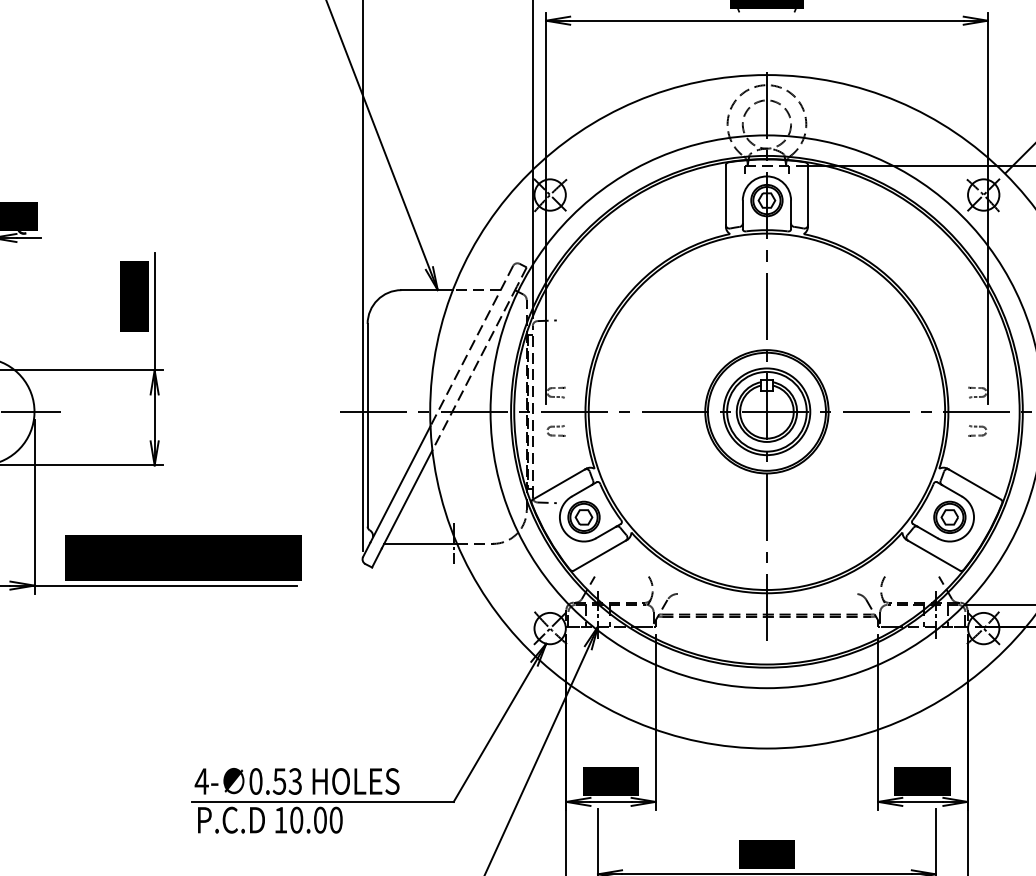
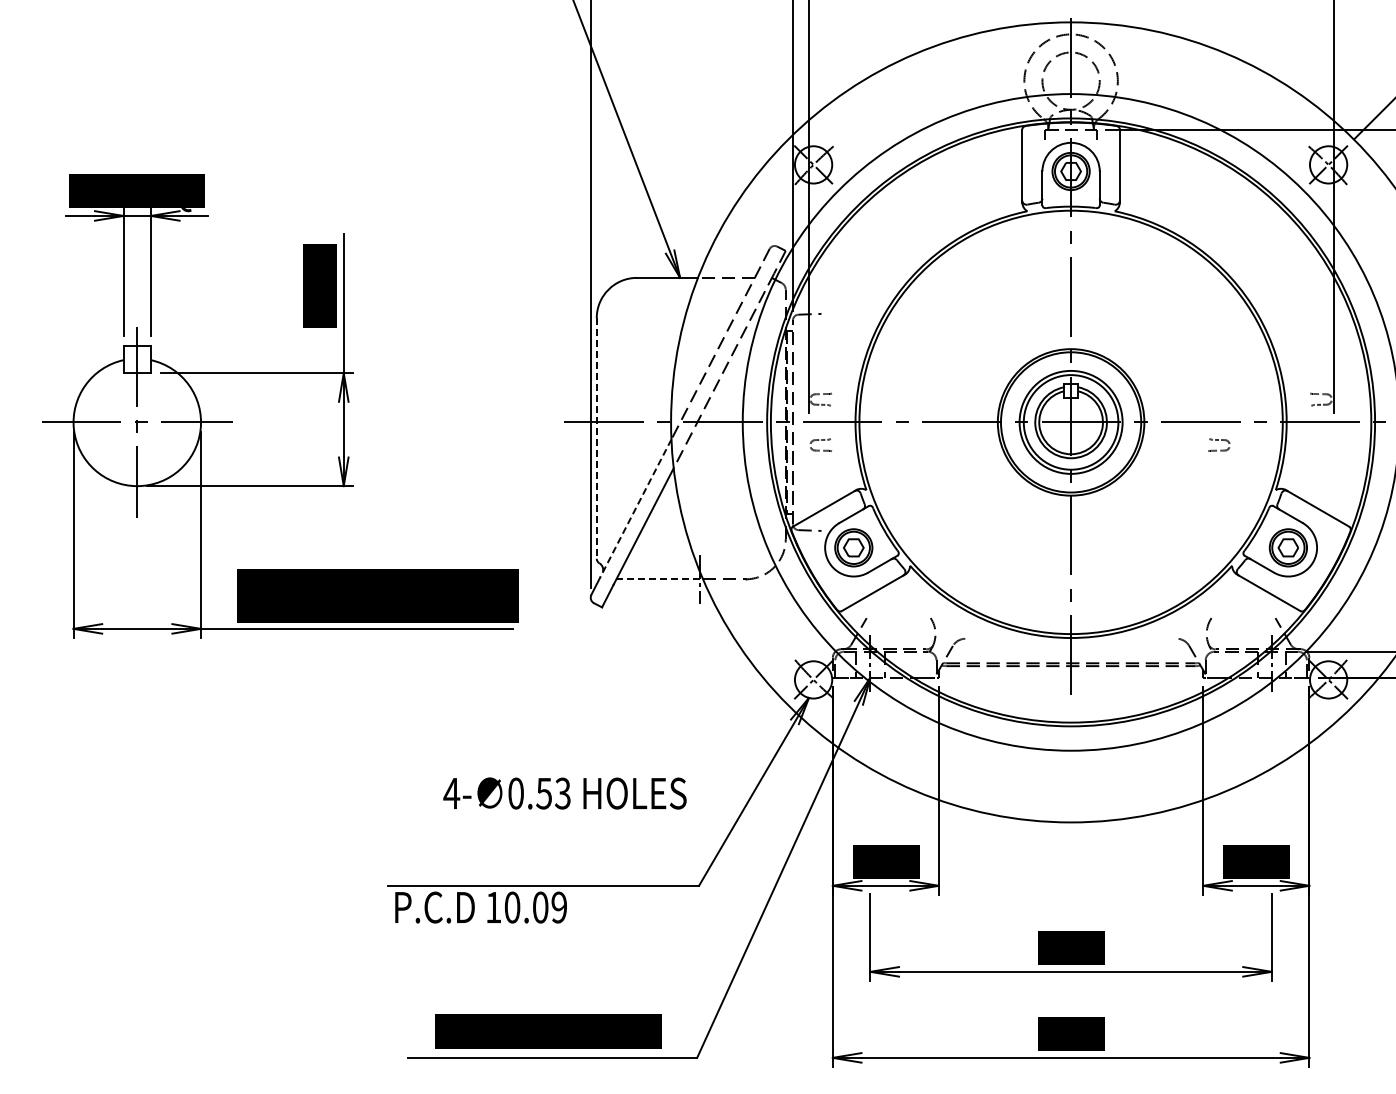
line: (367, 425) -> (596, 438), solid -> dashed
part: (977, 430) -> (1219, 444), moved
line: (400, 484) -> (635, 508), solid -> dashed
line: (421, 544) -> (660, 579), solid -> dashed
text: (296, 781) -> (564, 793), moved
text: (336, 820) -> (559, 907), 10.00 -> 10.09

